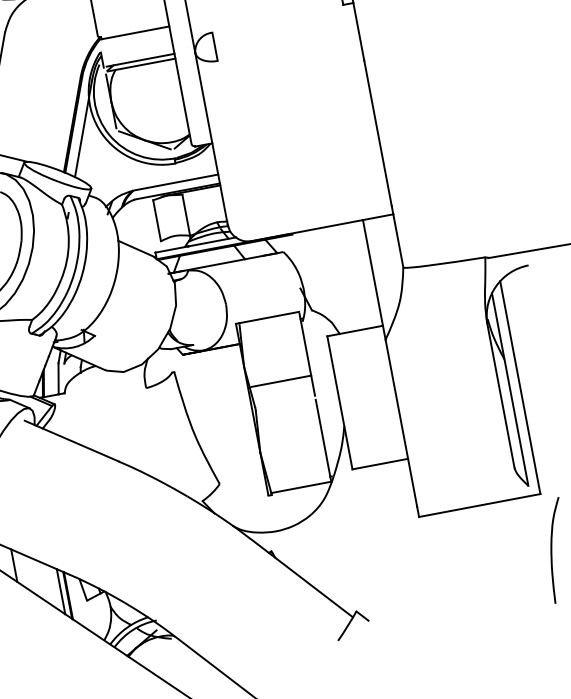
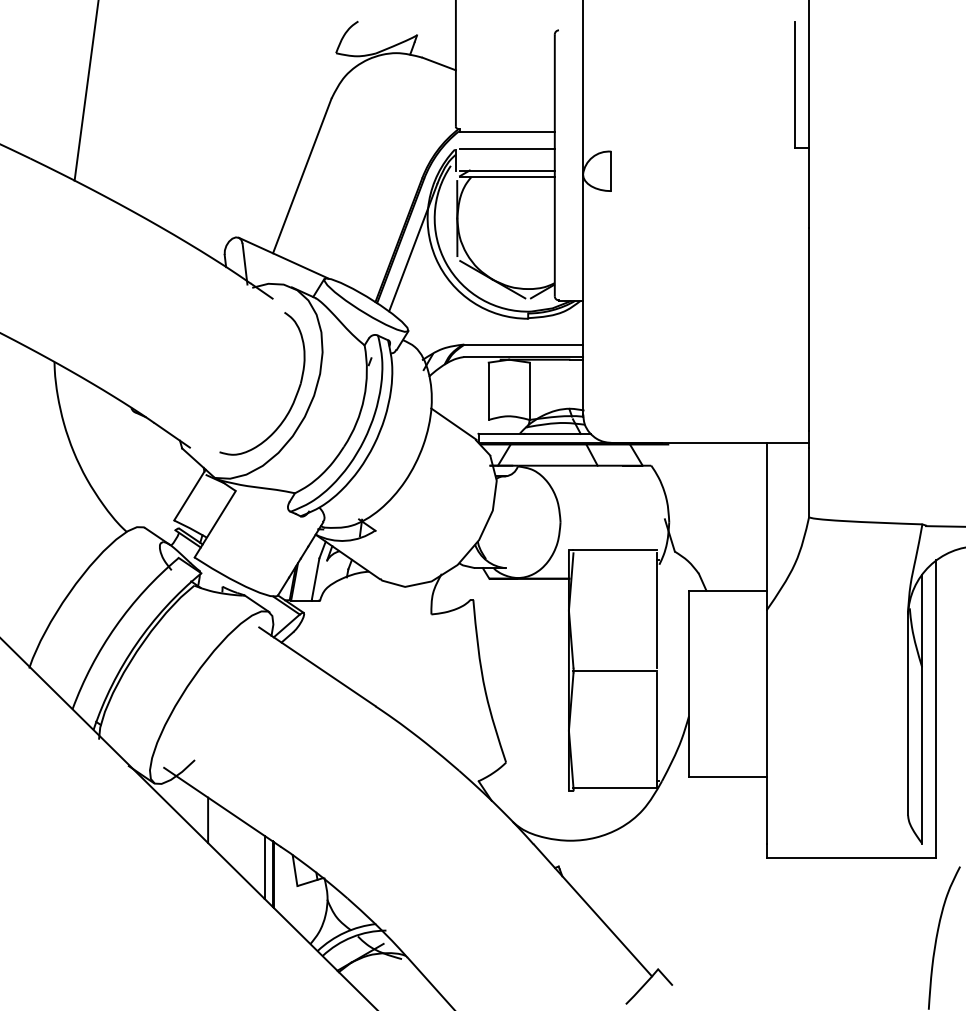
line: (137, 45) -> (507, 149), added
line: (281, 381) -> (615, 670), moved

